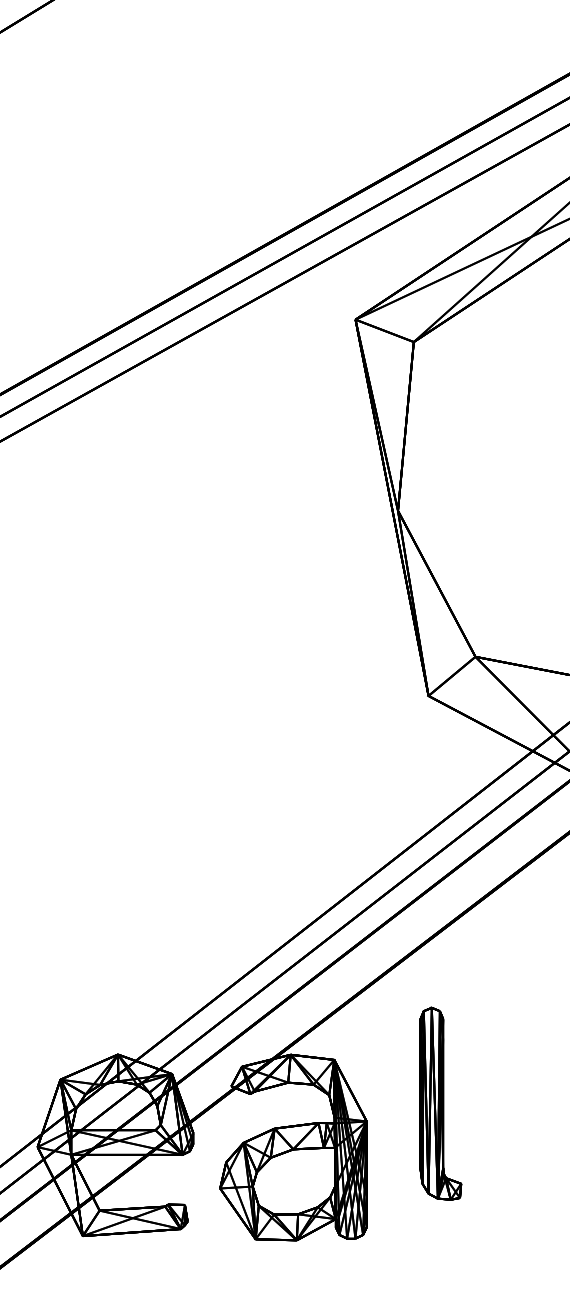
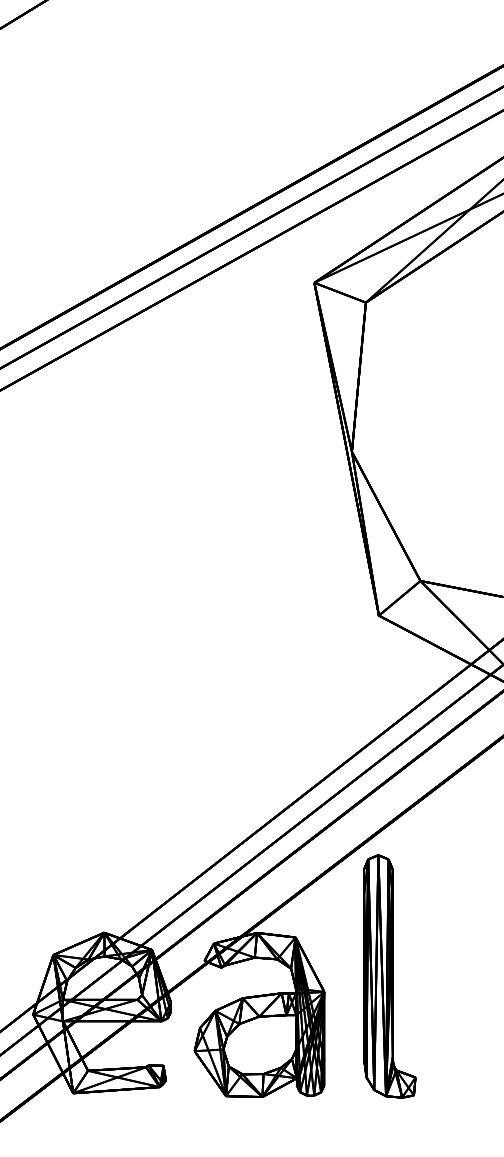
part: (440, 1102) -> (389, 975), size x1.43

